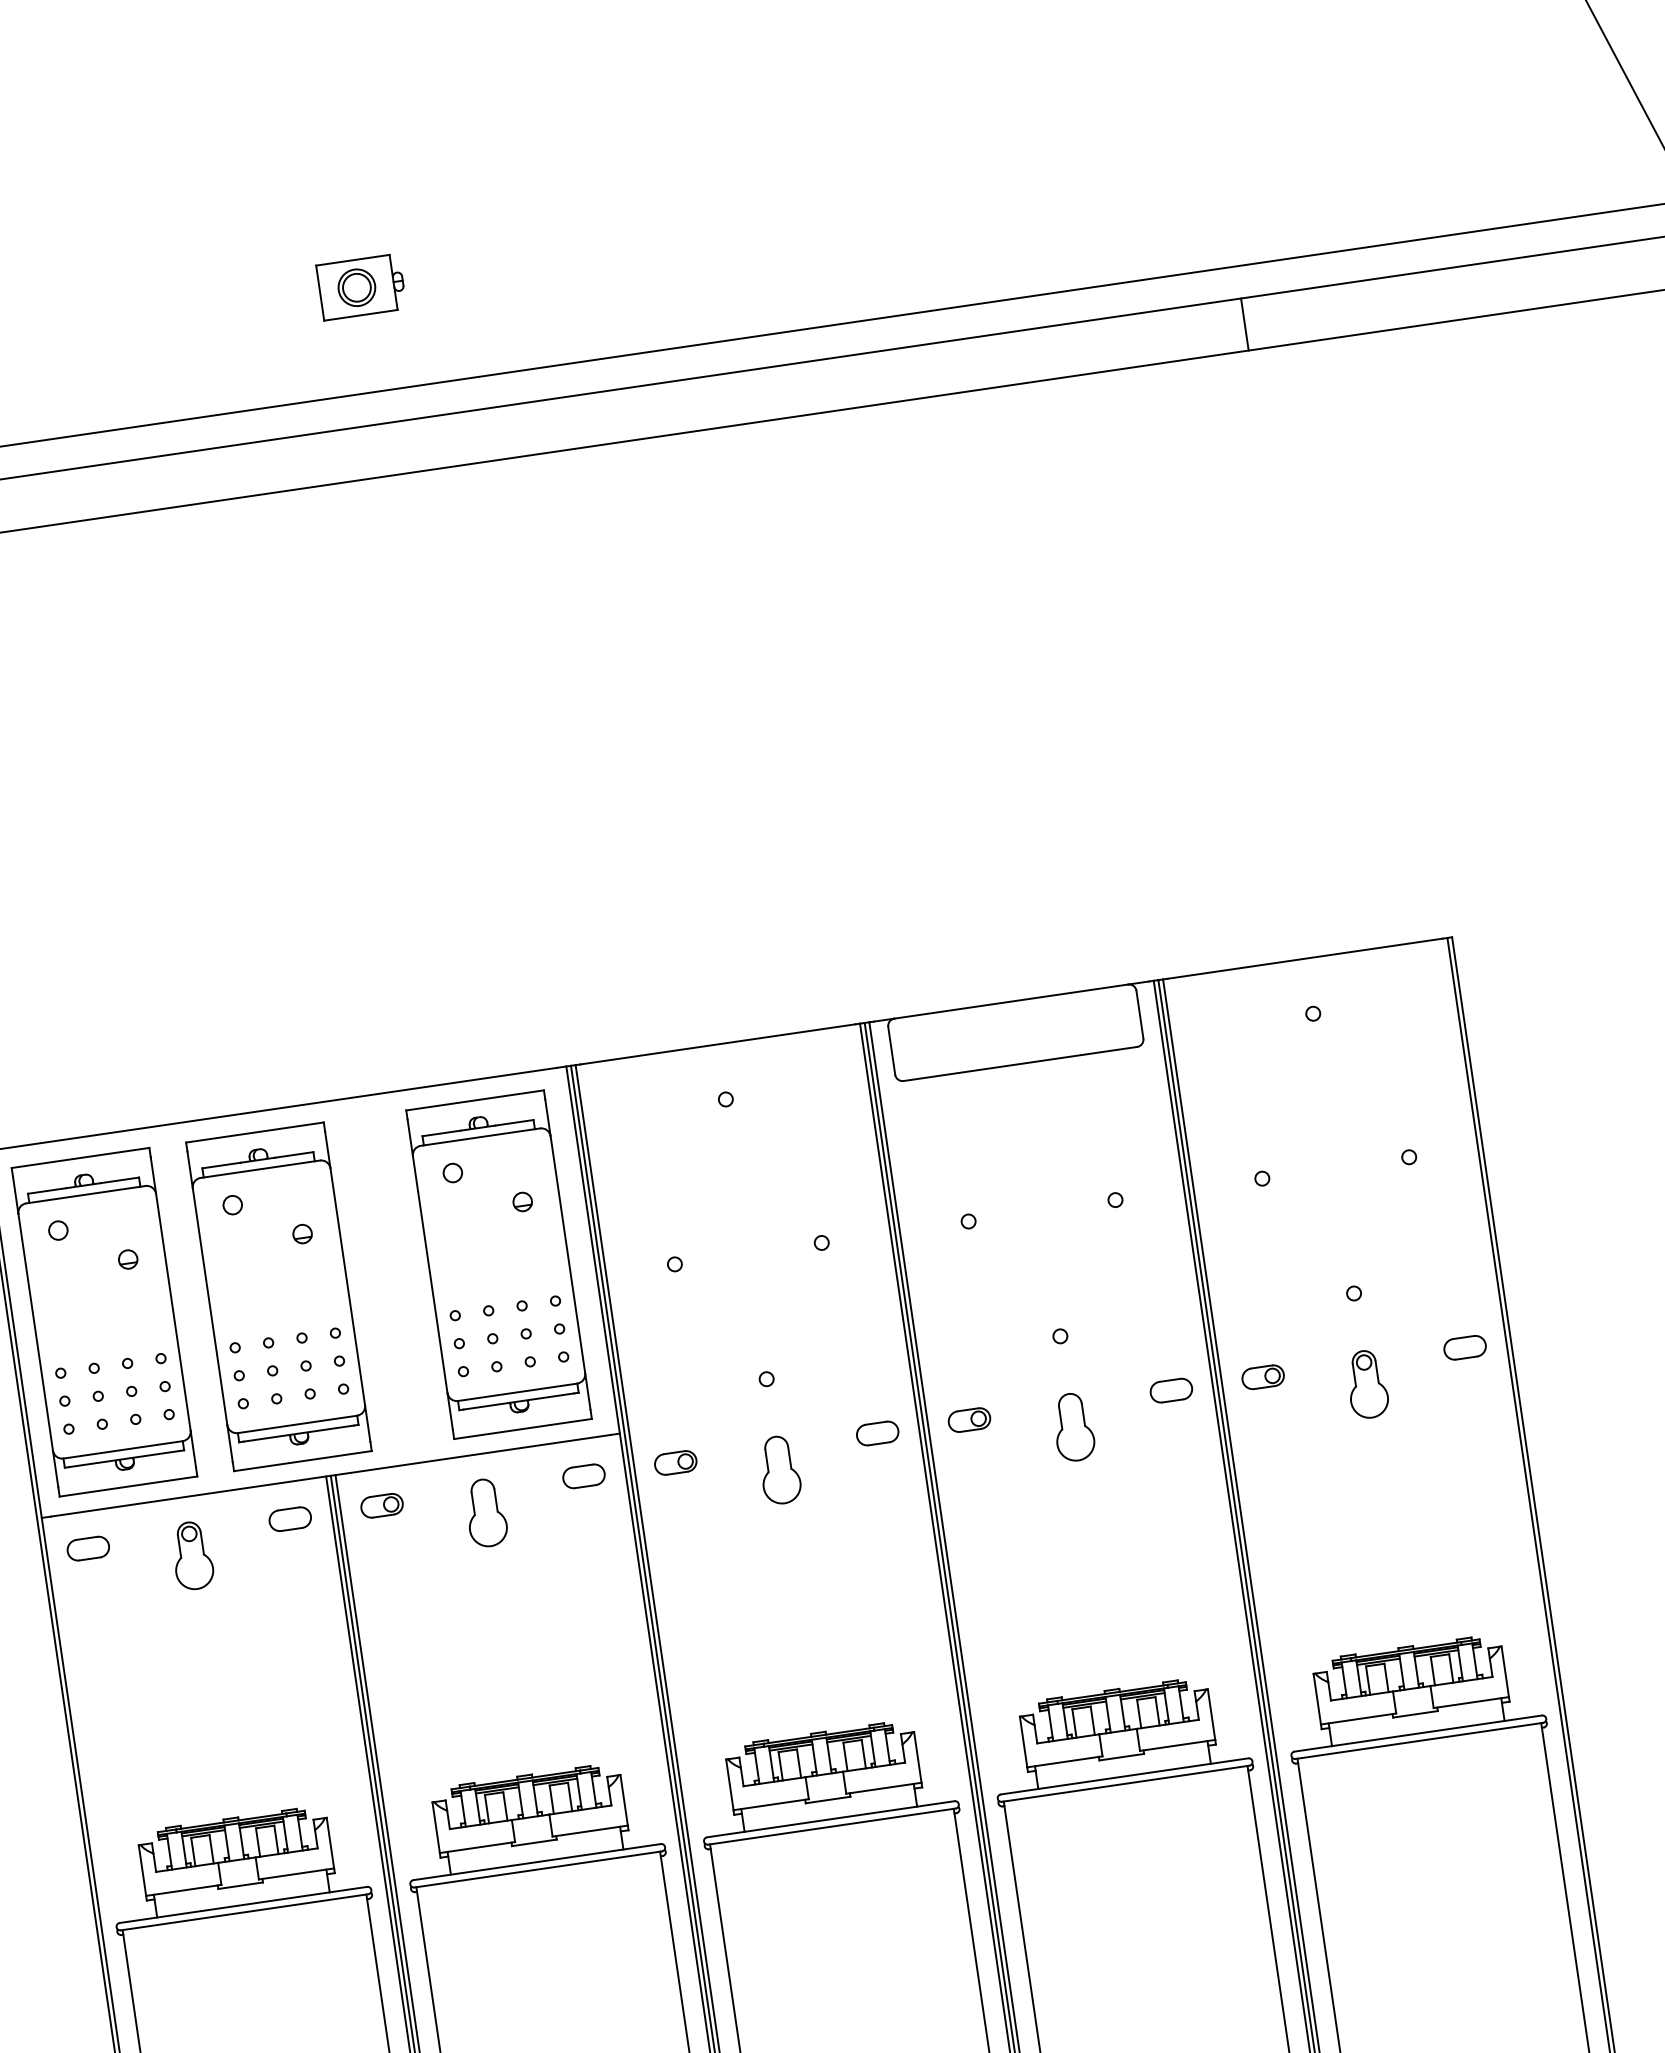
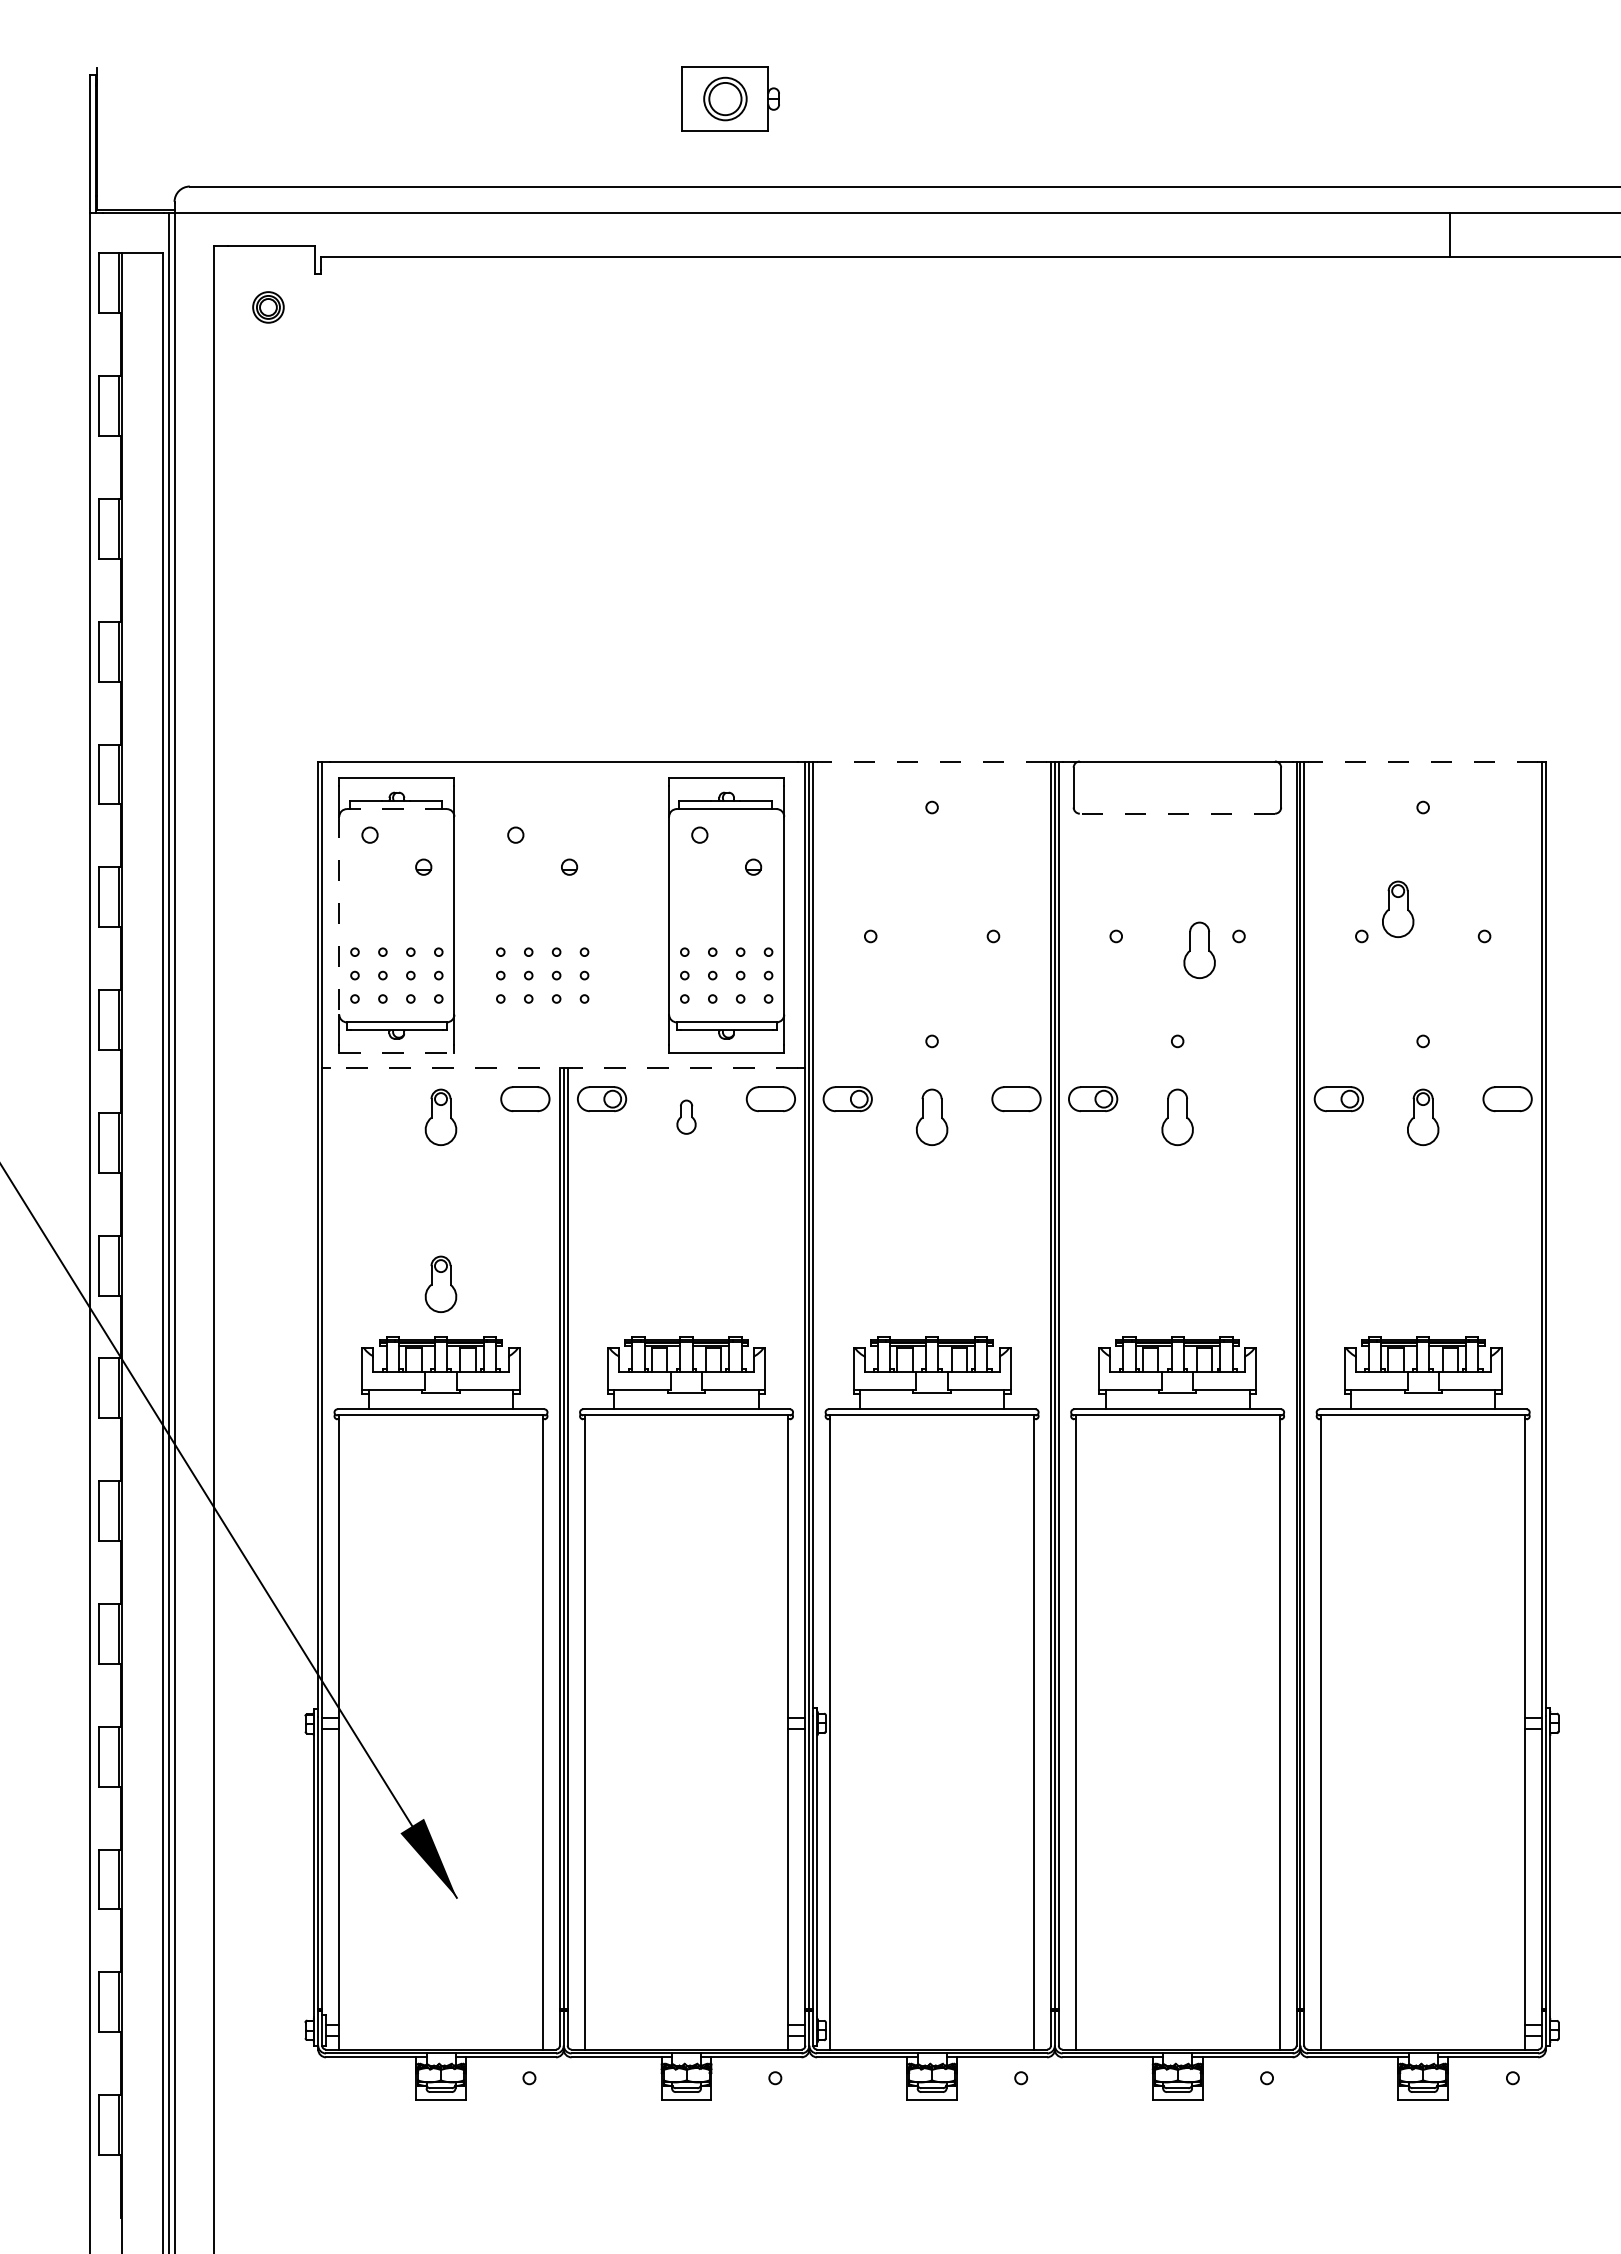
part: (361, 286) -> (730, 98), size x1.4
line: (1305, 958) -> (1423, 761), solid -> dashed
line: (718, 1044) -> (932, 761), solid -> dashed
line: (1020, 1063) -> (1177, 813), solid -> dashed
part: (1301, 1138) -> (1398, 908), added
line: (85, 1195) -> (396, 809), solid -> dashed
part: (1070, 1222) -> (1199, 949), added
part: (278, 1296) -> (542, 915), removed
line: (35, 1332) -> (339, 915), solid -> dashed
part: (1464, 1347) -> (1507, 1098), size x1.4
part: (1262, 1376) -> (1338, 1098), size x1.4
part: (1170, 1390) -> (1261, 1098), removed
part: (969, 1419) -> (1093, 1098), size x1.4
part: (877, 1432) -> (1016, 1098), size x1.4
part: (675, 1462) -> (847, 1098), size x1.4
line: (330, 1475) -> (563, 1068), solid -> dashed
part: (583, 1475) -> (770, 1098), size x1.4
line: (128, 1487) -> (396, 1053), solid -> dashed
part: (382, 1505) -> (602, 1098), size x1.4
part: (486, 1511) -> (686, 1116), size x0.6
part: (290, 1518) -> (525, 1098), size x1.4
part: (88, 1547) -> (356, 1098), removed
part: (220, 1754) -> (440, 1283), added

